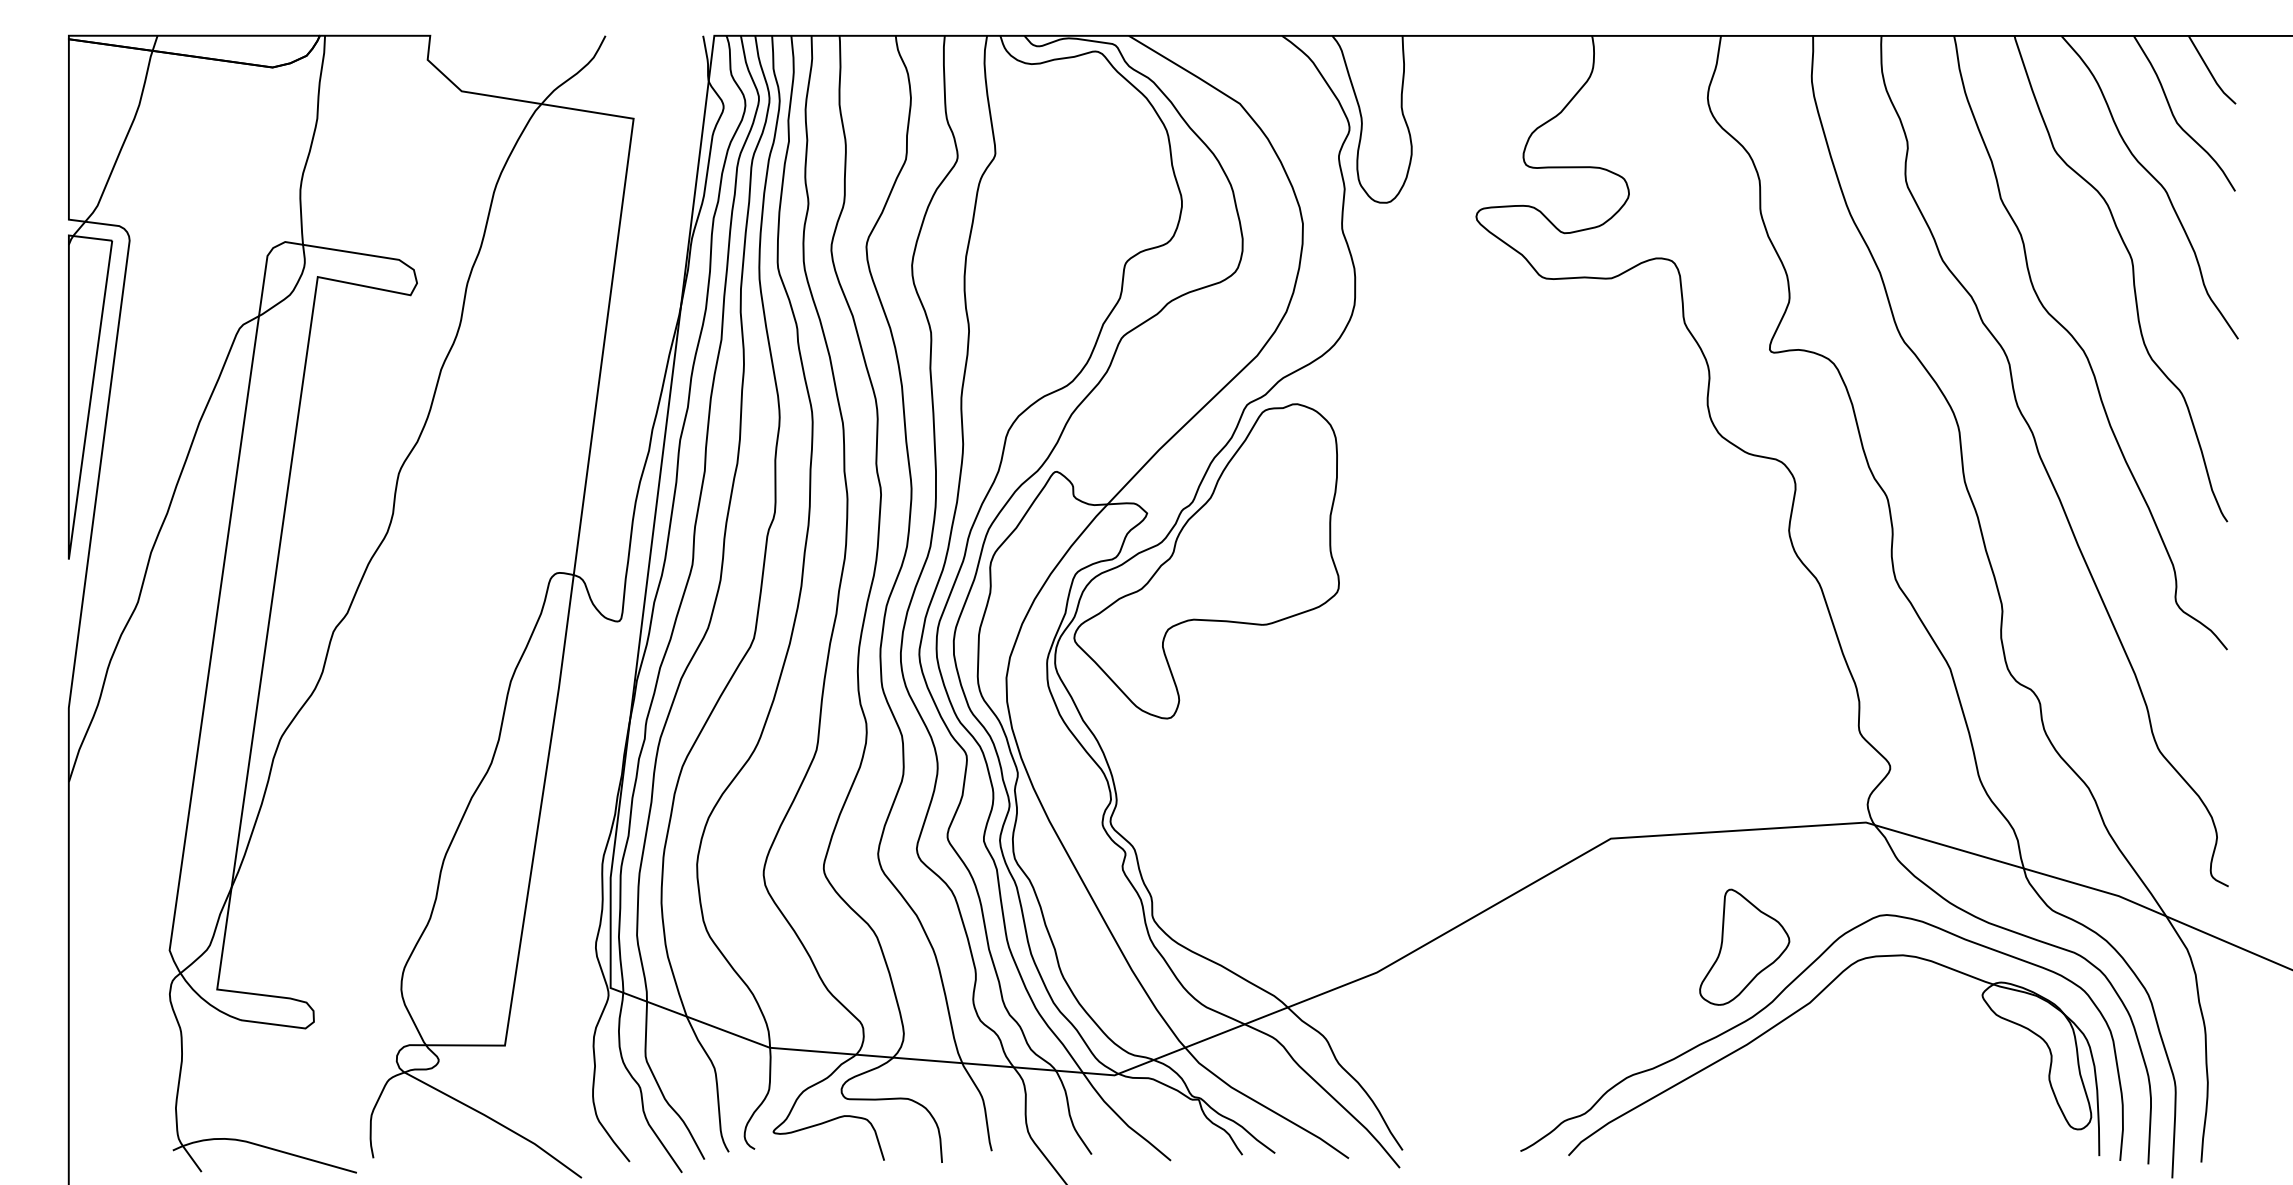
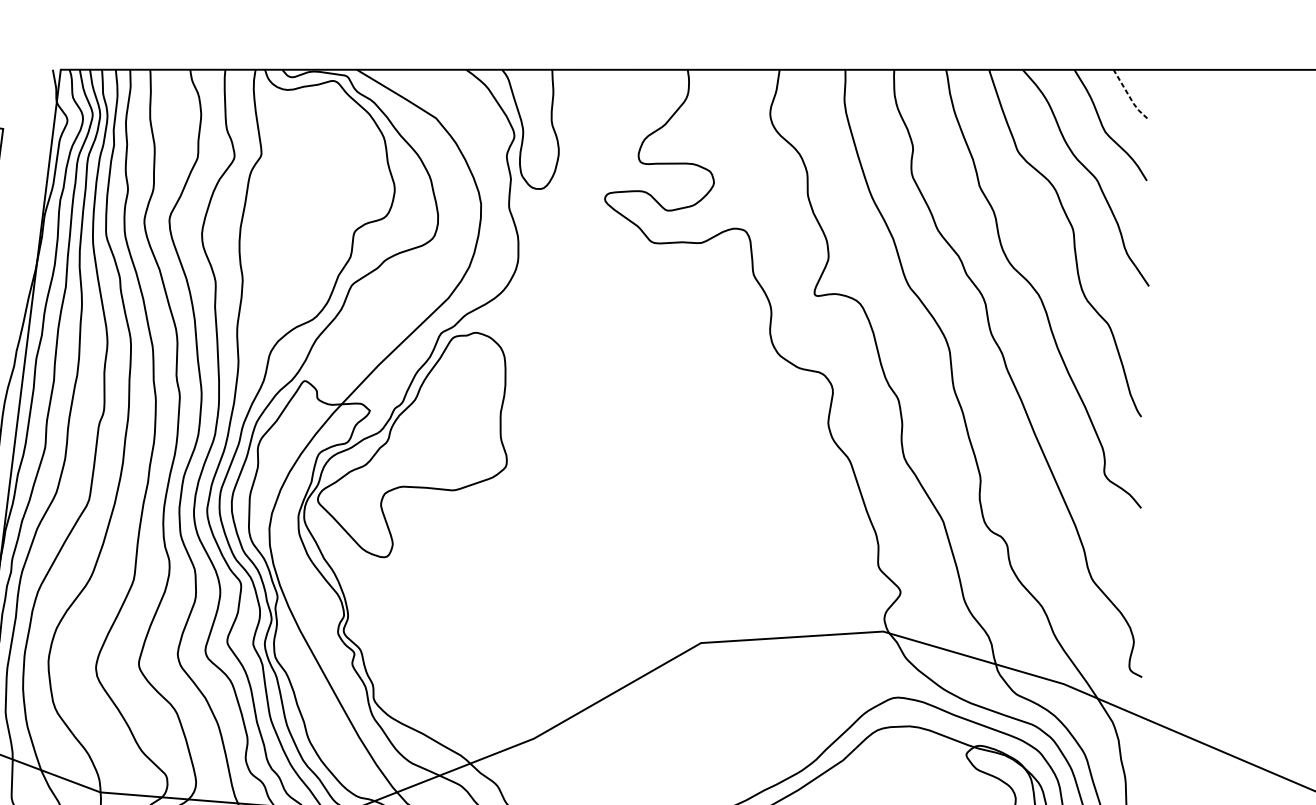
line: (2210, 72) -> (1129, 95), solid -> dashed
part: (1744, 946) -> (796, 720), removed

